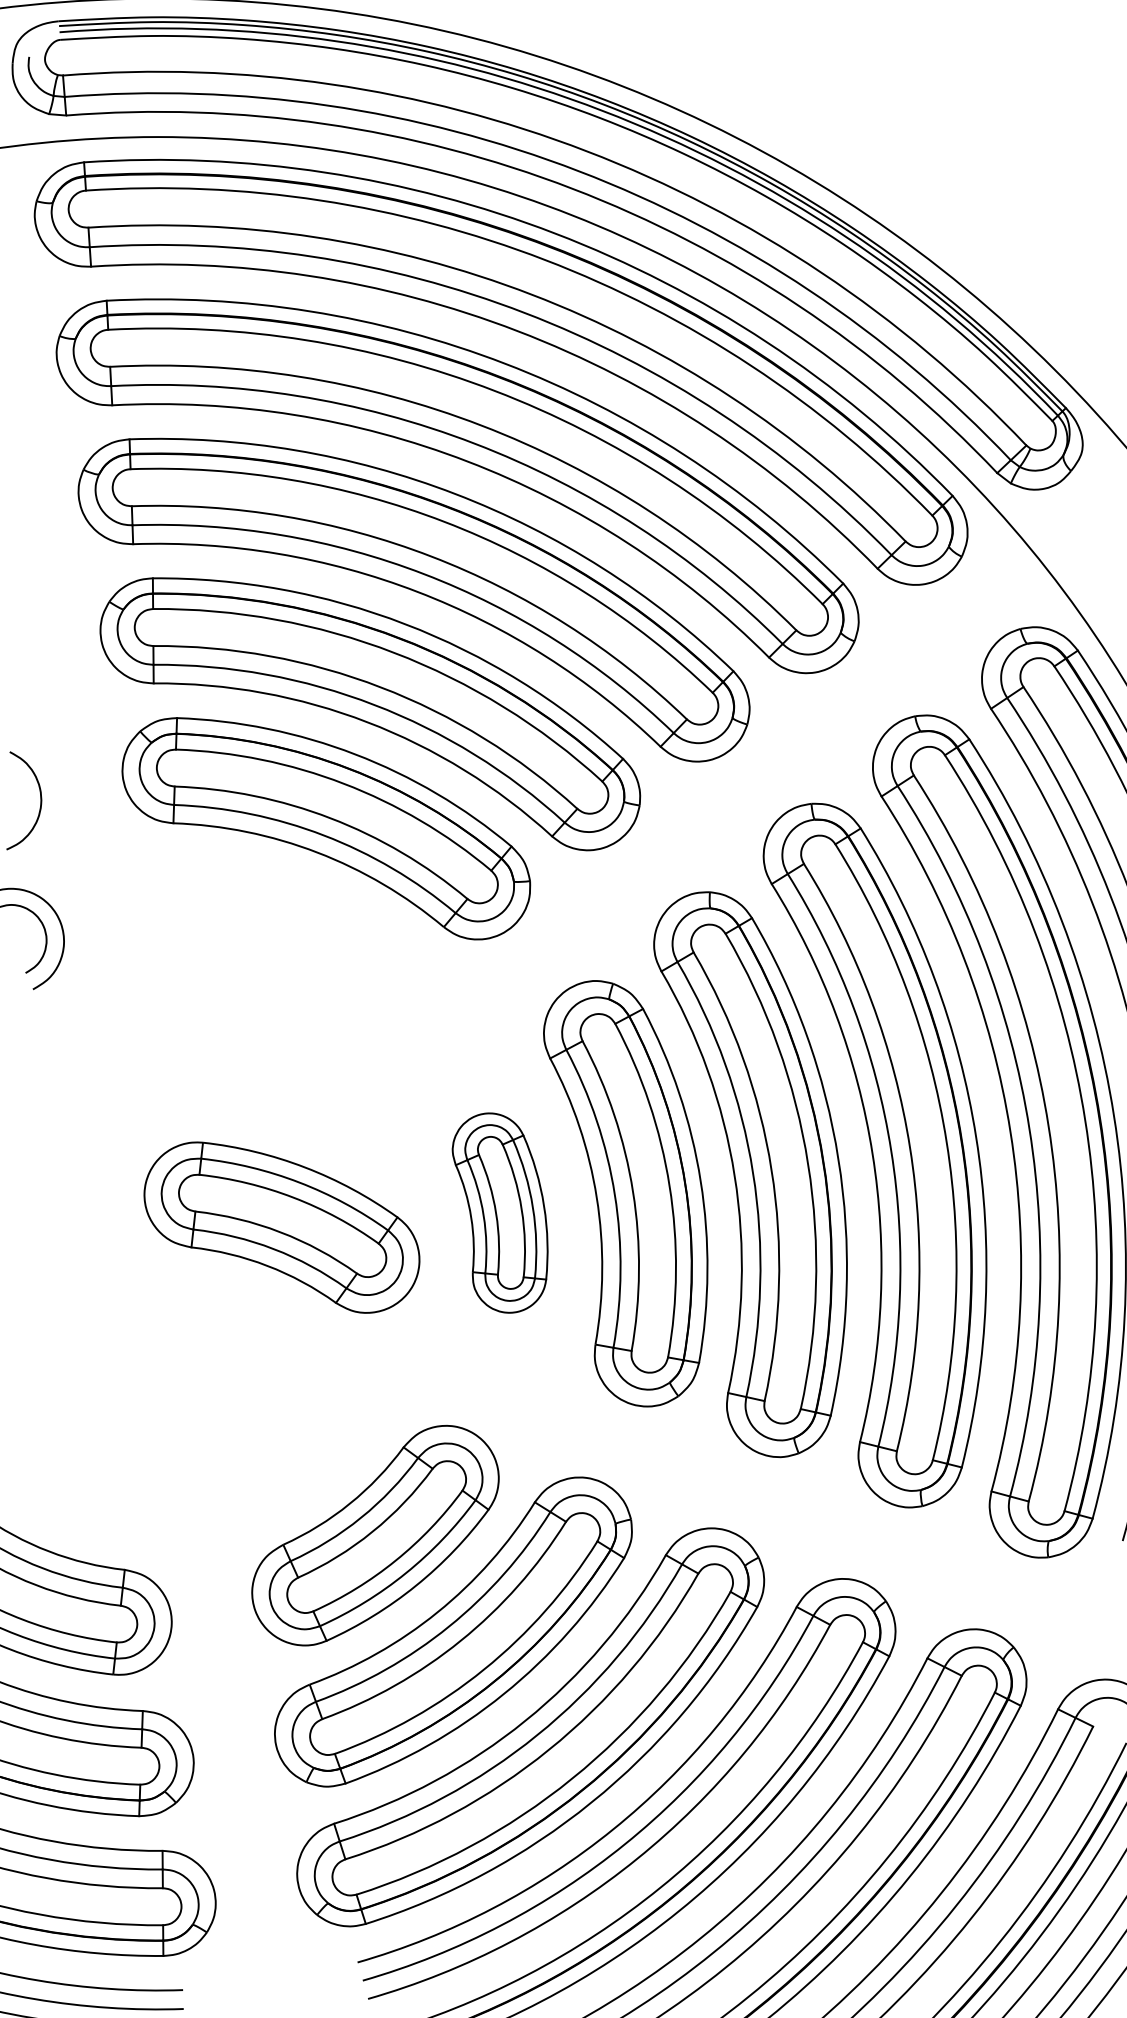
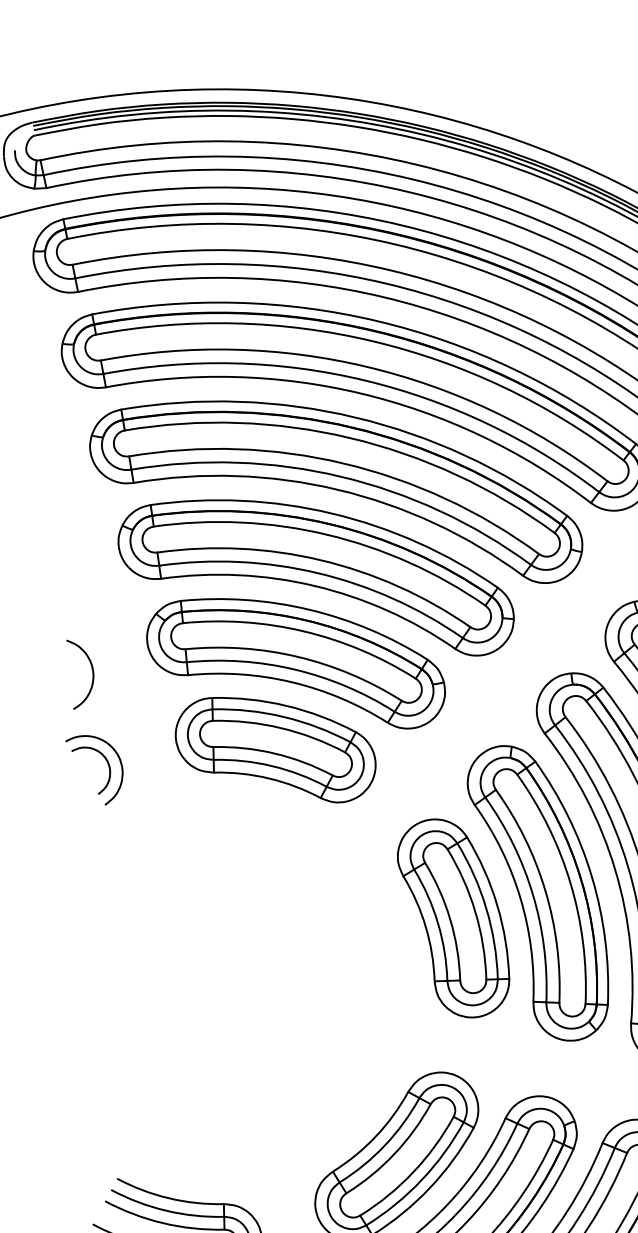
part: (499, 1212) -> (453, 917), size x1.43
part: (281, 1227) -> (275, 750), moved

